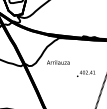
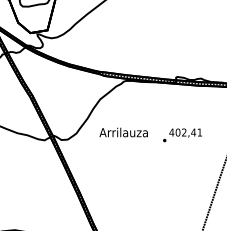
text: (86, 73) -> (183, 134), moved

